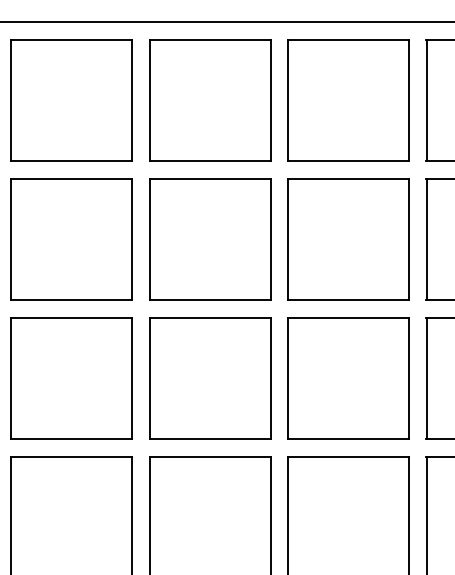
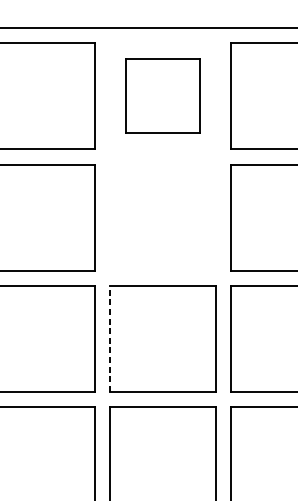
part: (210, 100) -> (163, 96), size x0.7
part: (210, 239) -> (163, 217), removed
line: (149, 378) -> (109, 339), solid -> dashed

